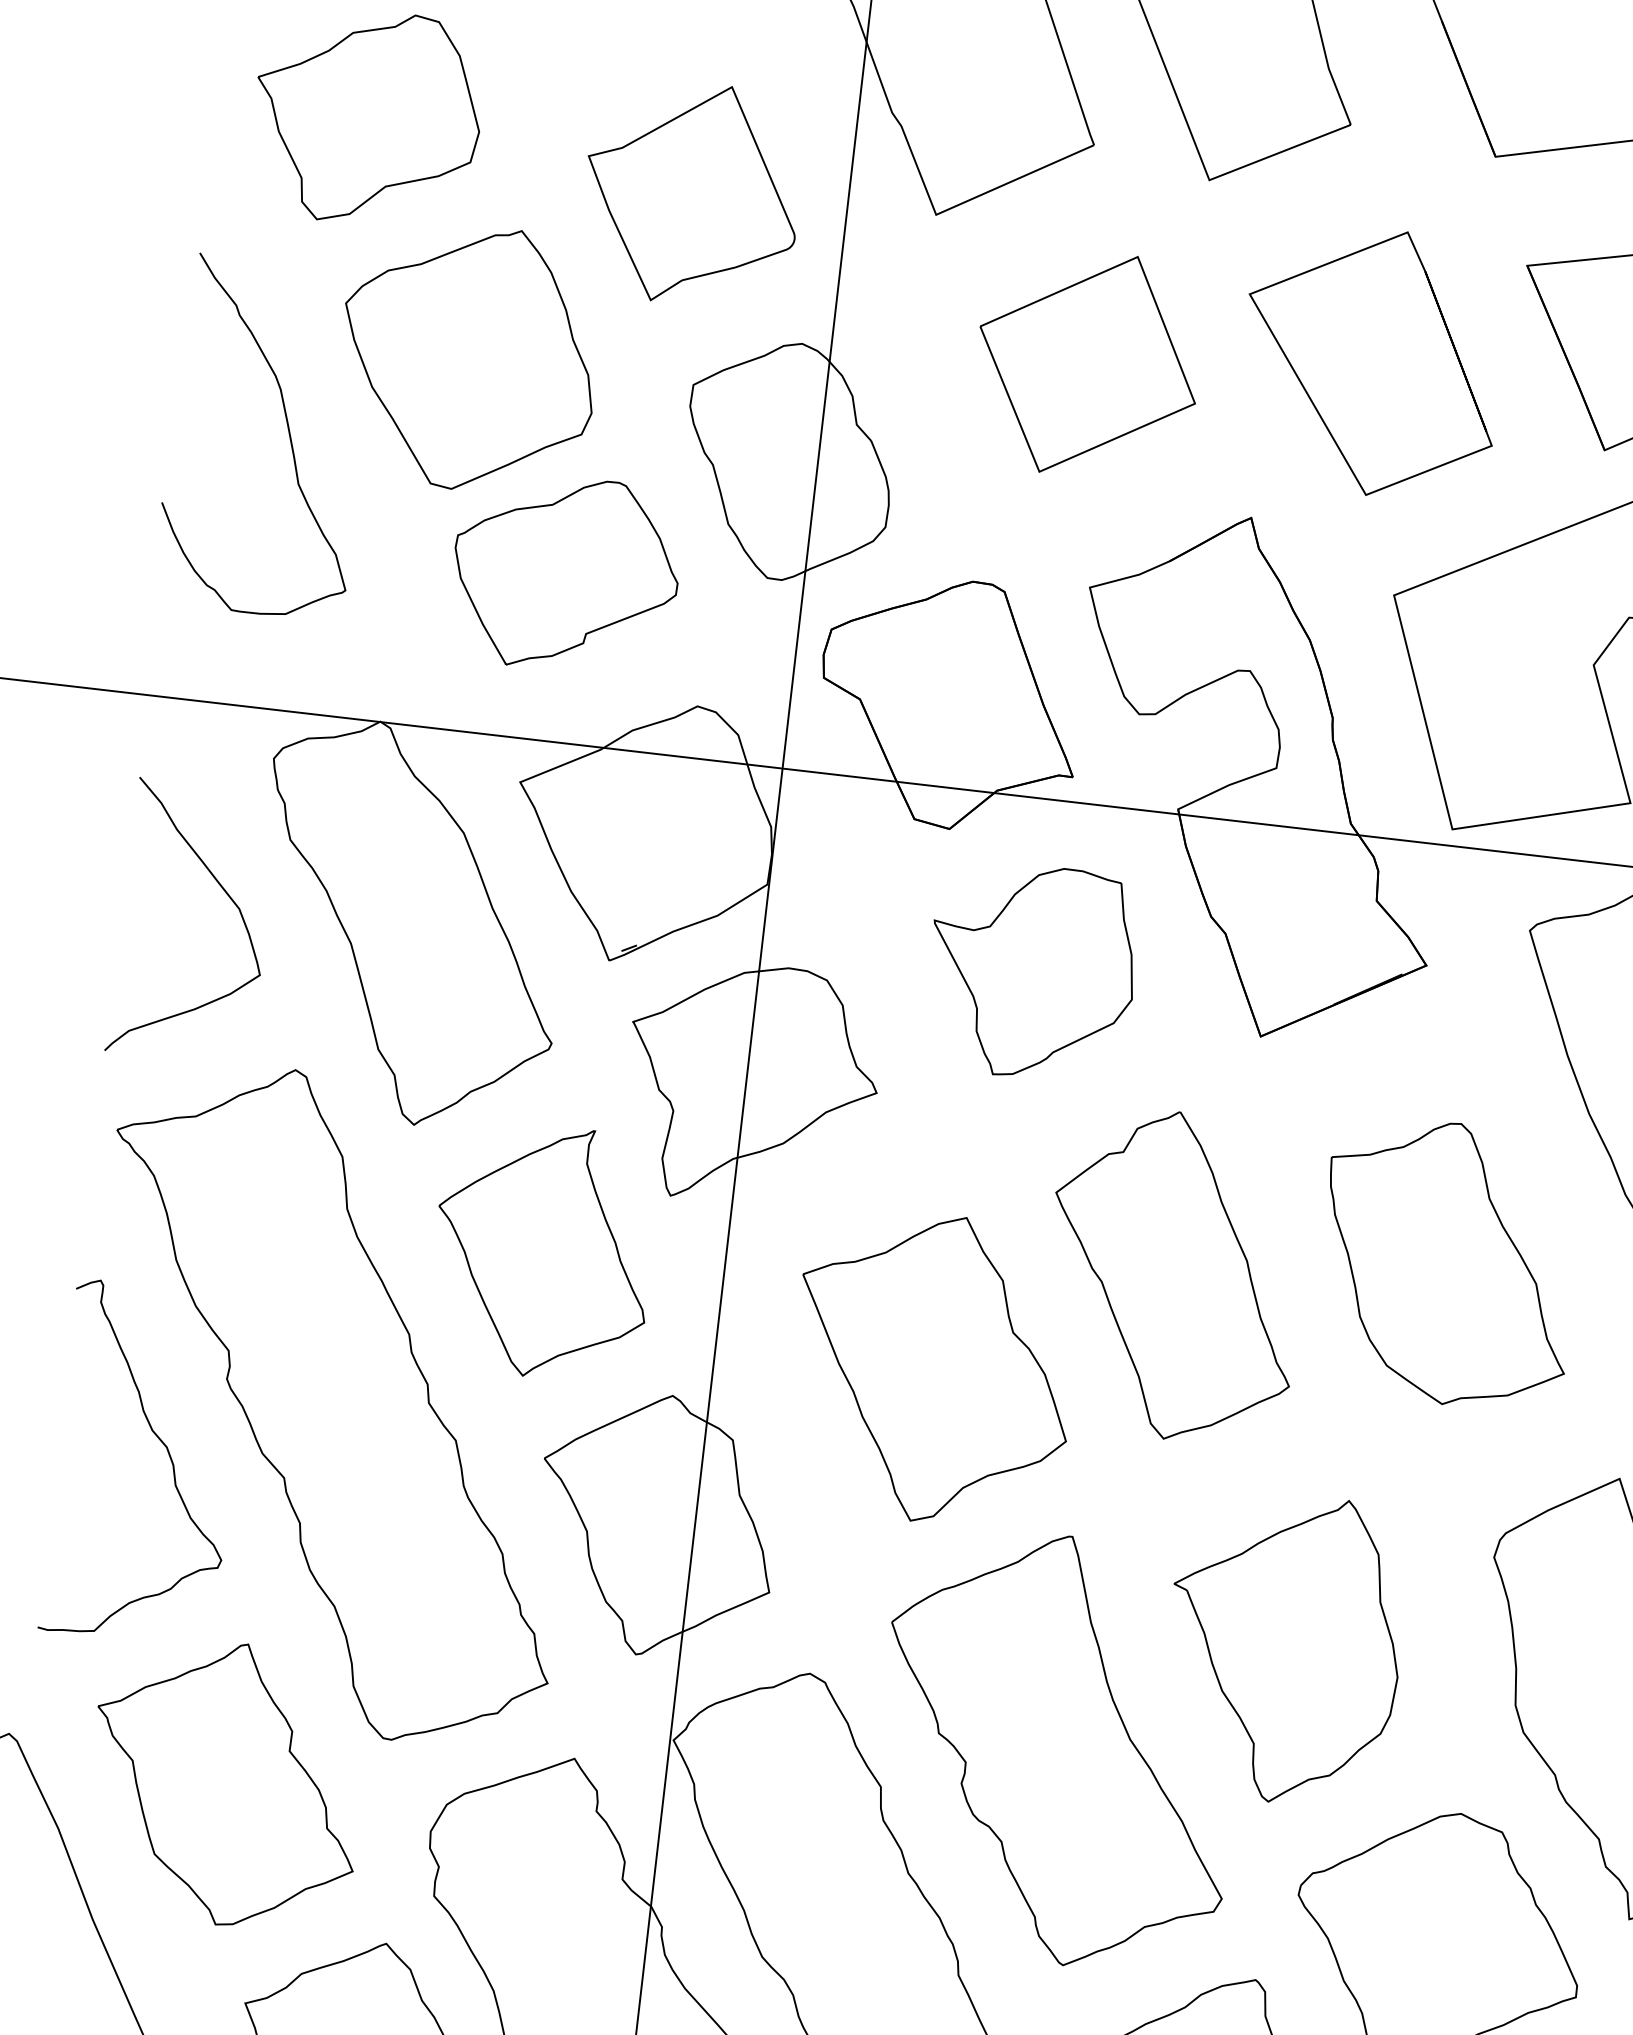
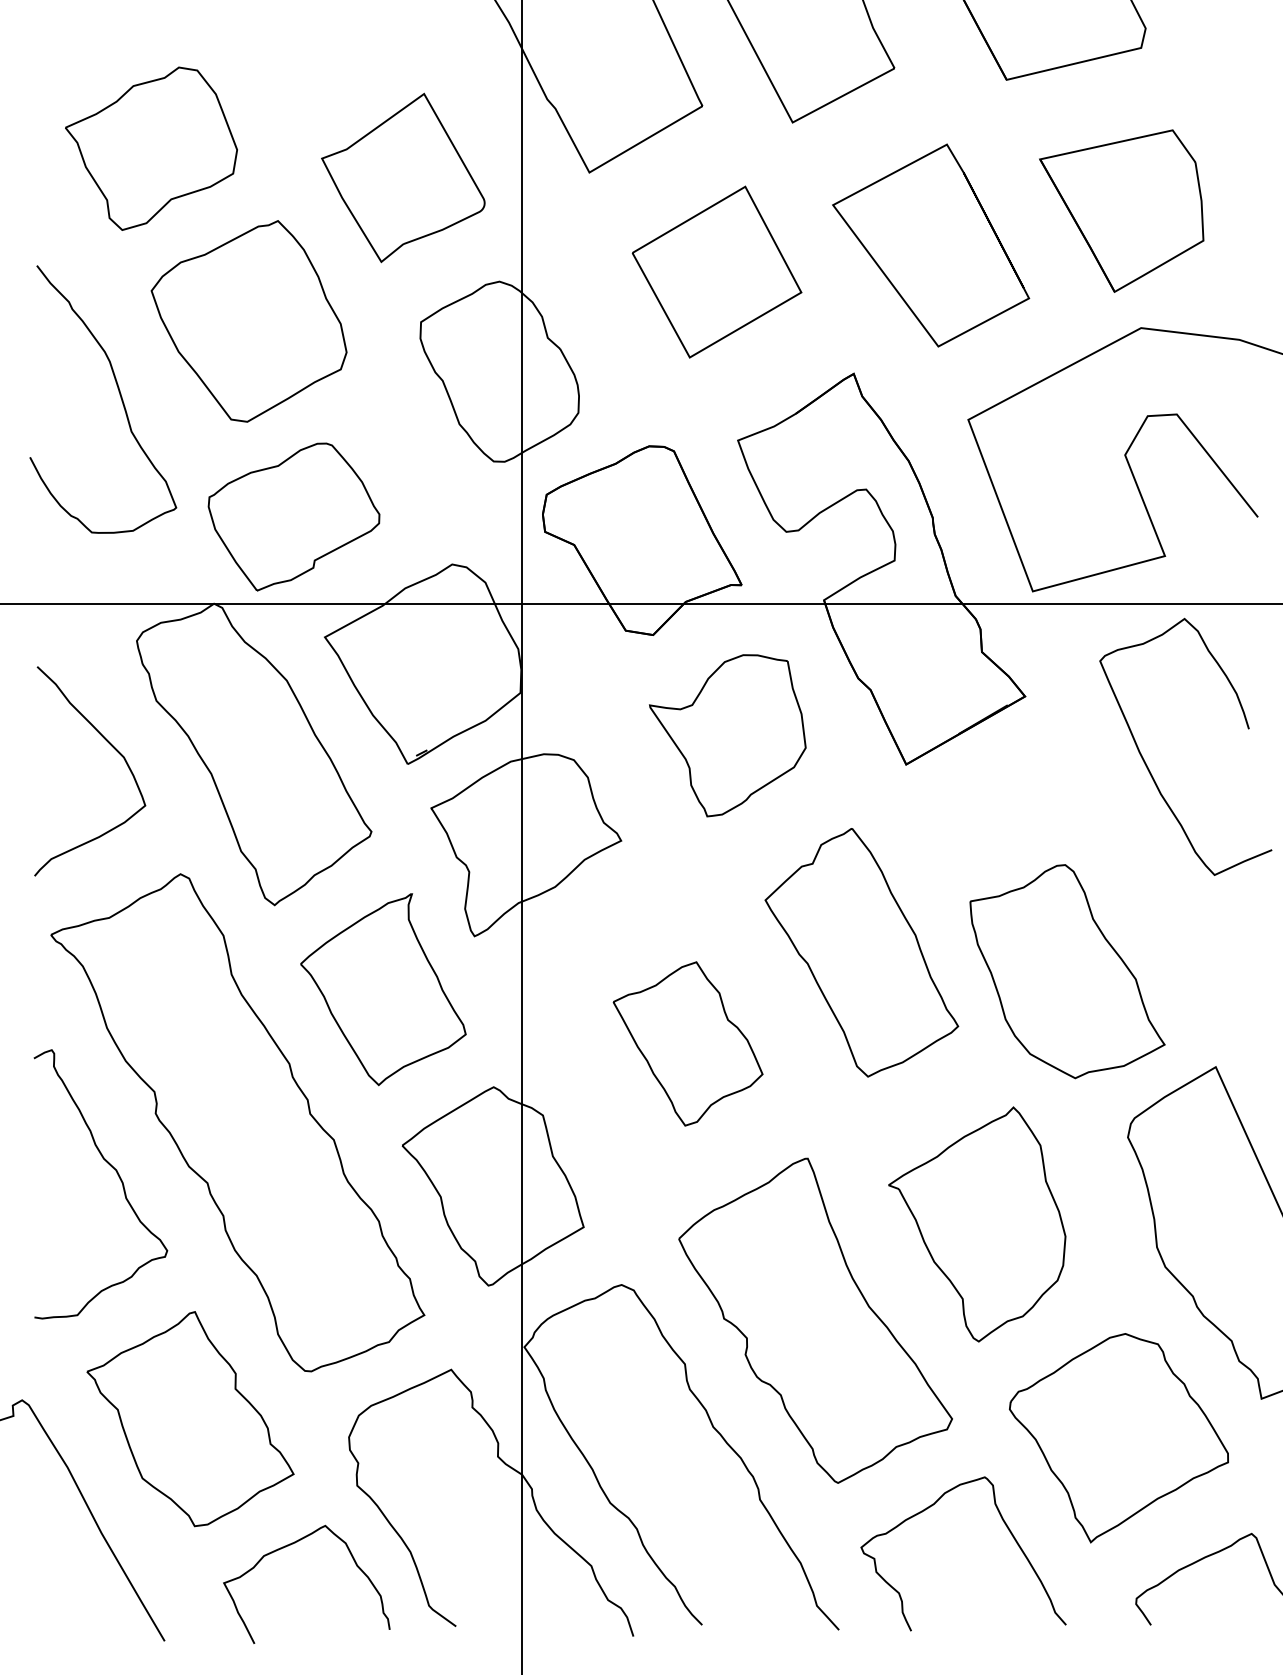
part: (564, 573) -> (293, 516), moved
part: (1448, 1263) -> (1067, 971), moved
part: (932, 1368) -> (687, 1043), size x0.7

